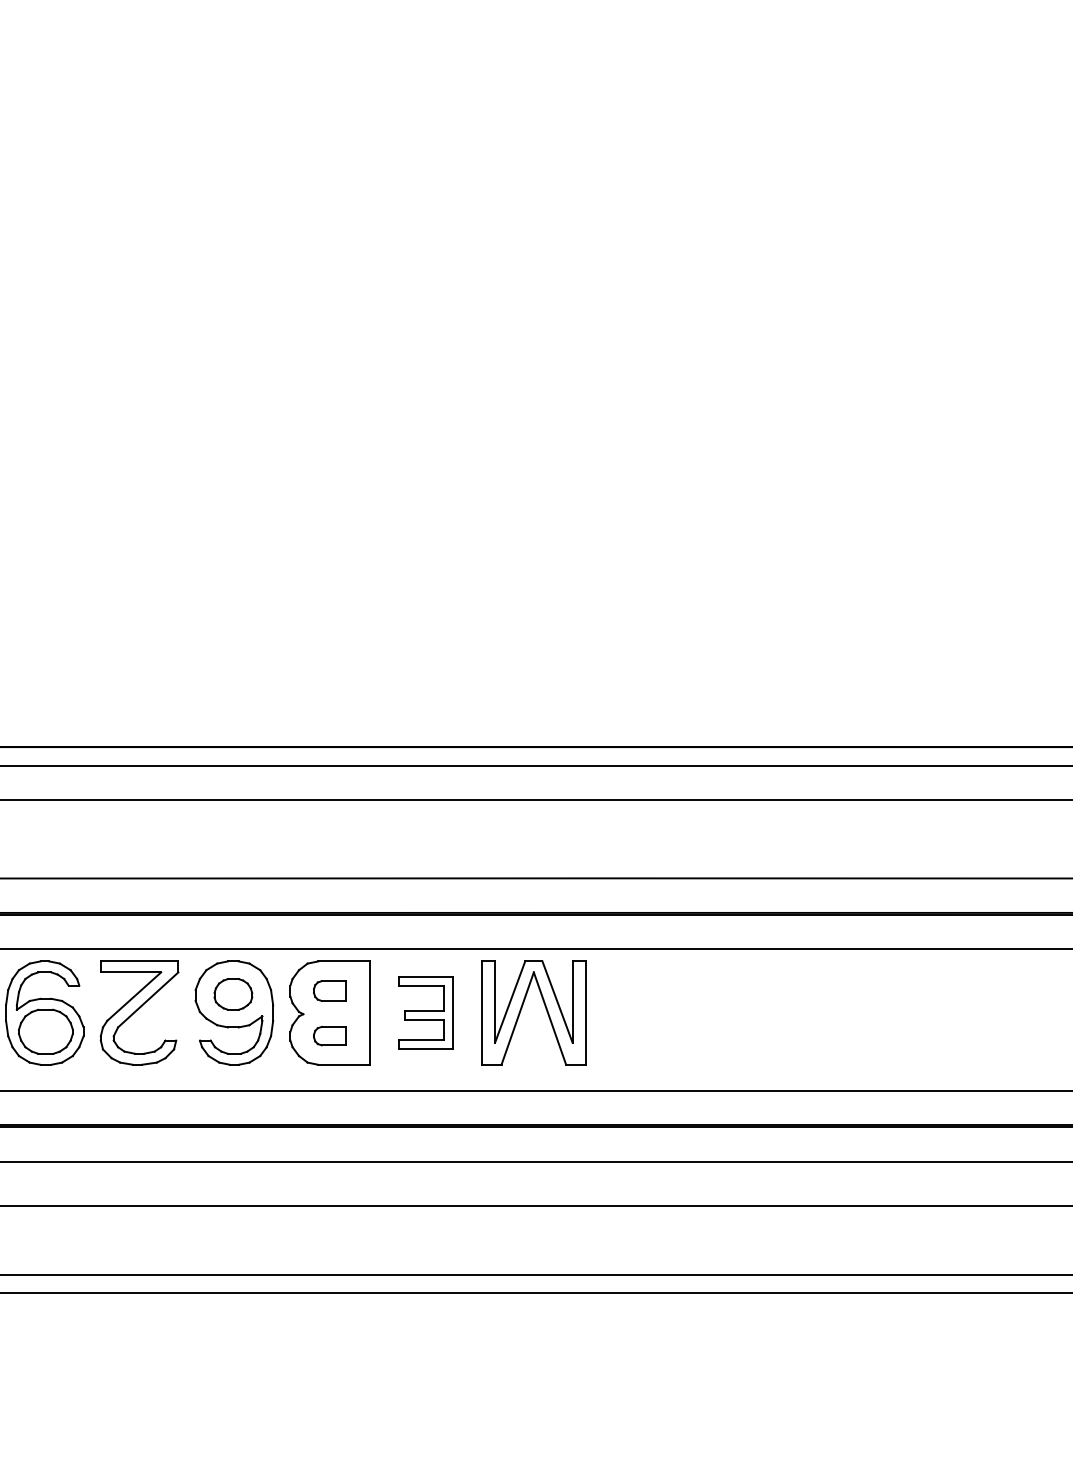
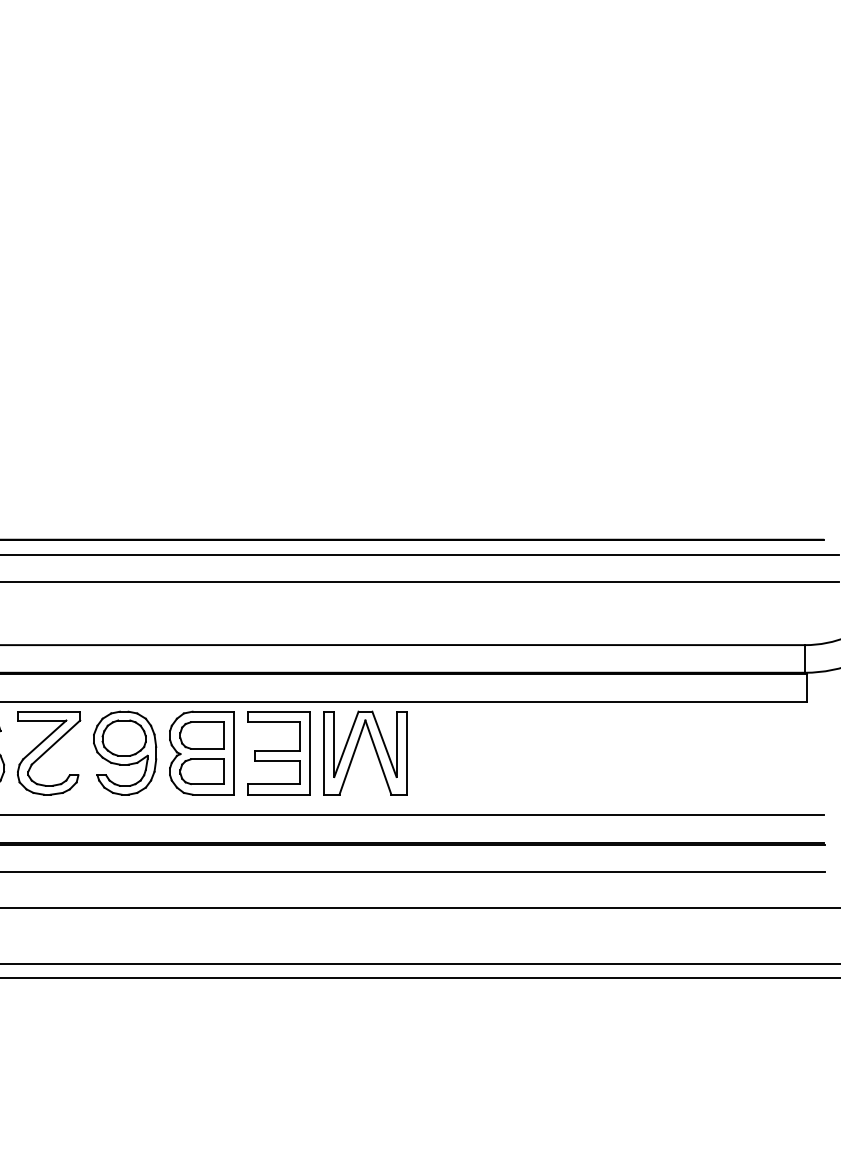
part: (329, 990) -> (201, 735), size x1.67
part: (233, 994) -> (124, 738), size x1.43
part: (425, 1012) -> (278, 752), size x1.43
part: (329, 1035) -> (201, 771), size x1.67

